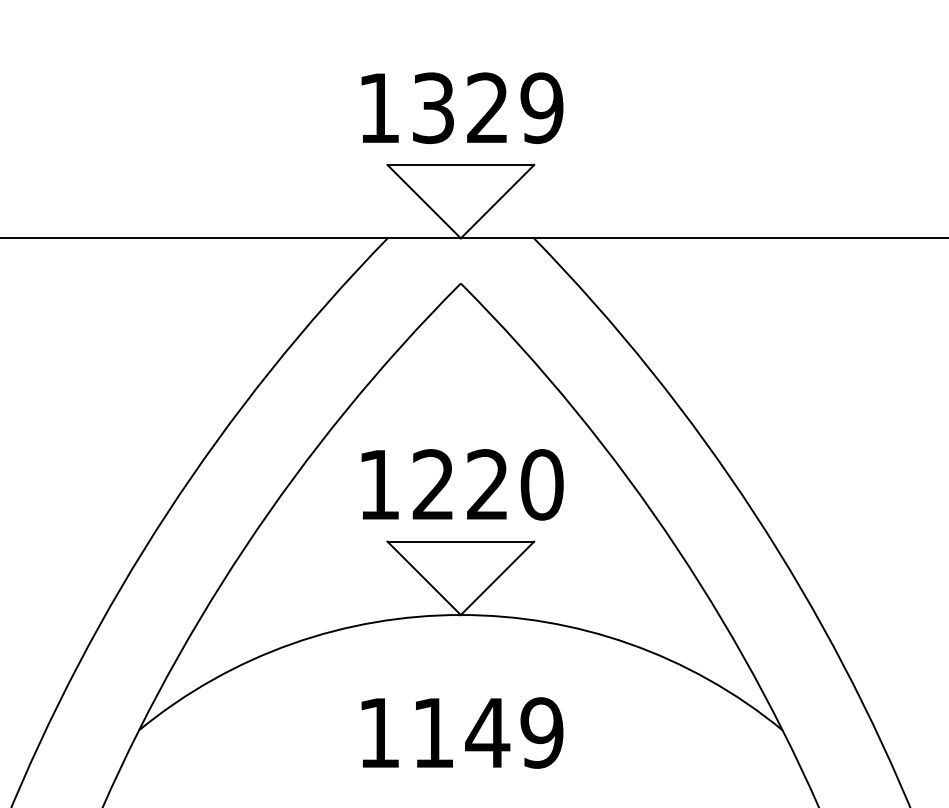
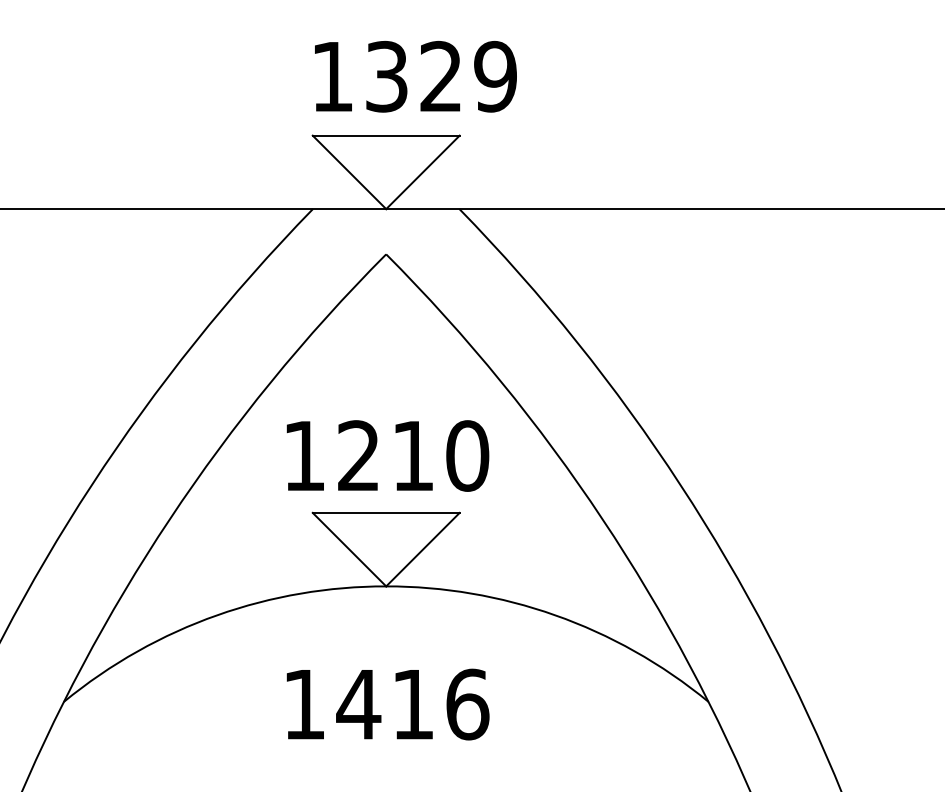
text: (462, 107) -> (415, 76), moved
text: (487, 484) -> (412, 455), 1220 -> 1210
text: (487, 732) -> (412, 704), 1149 -> 1416

